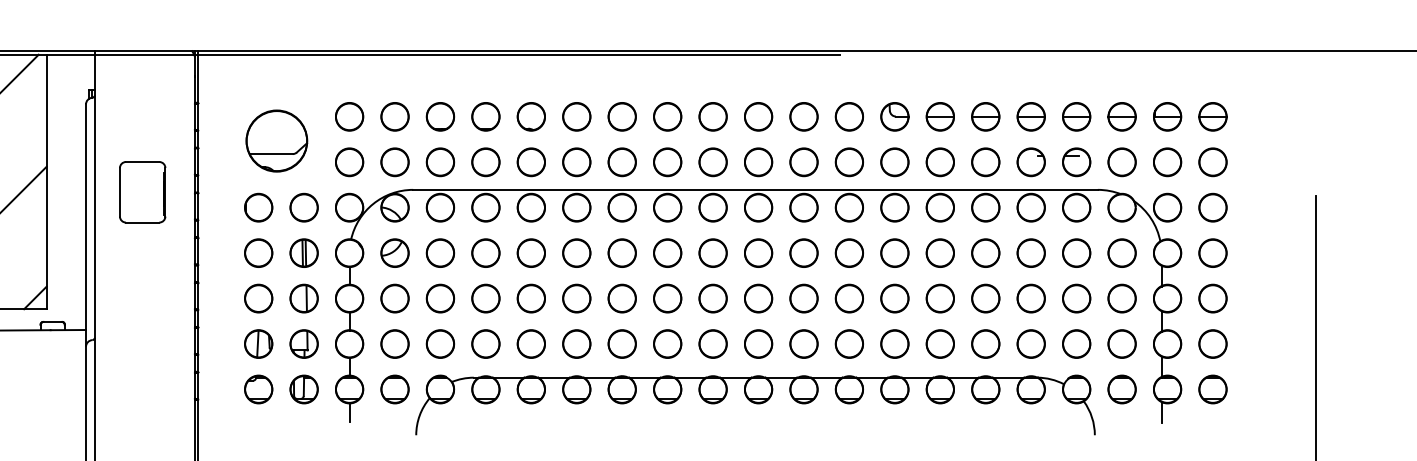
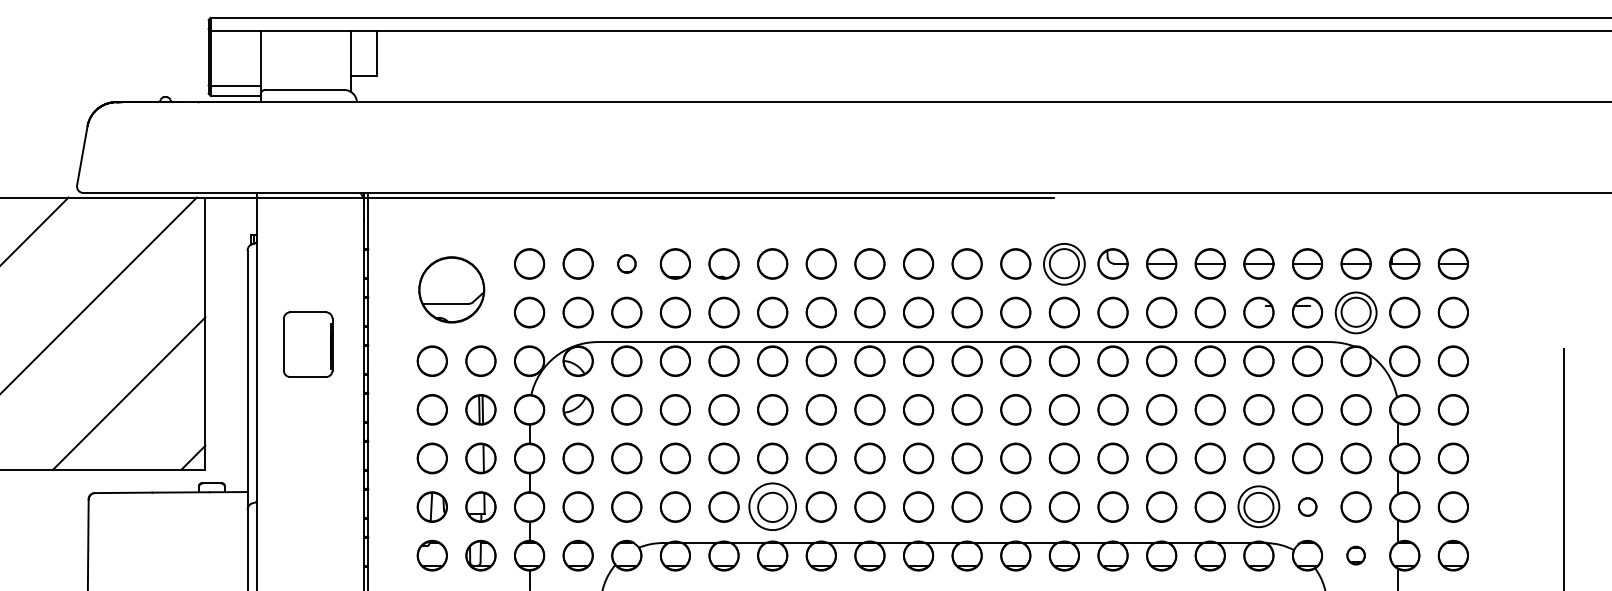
circle: (440, 116) -> (626, 263), size x0.6
circle: (849, 116) -> (1064, 263), size x1.4
circle: (1121, 162) -> (1355, 312), size x1.4
circle: (576, 343) -> (772, 506), size x1.6
circle: (1030, 343) -> (1258, 506), size x1.4
circle: (1076, 343) -> (1307, 506), size x0.6
part: (1121, 389) -> (1355, 555), size x0.6

